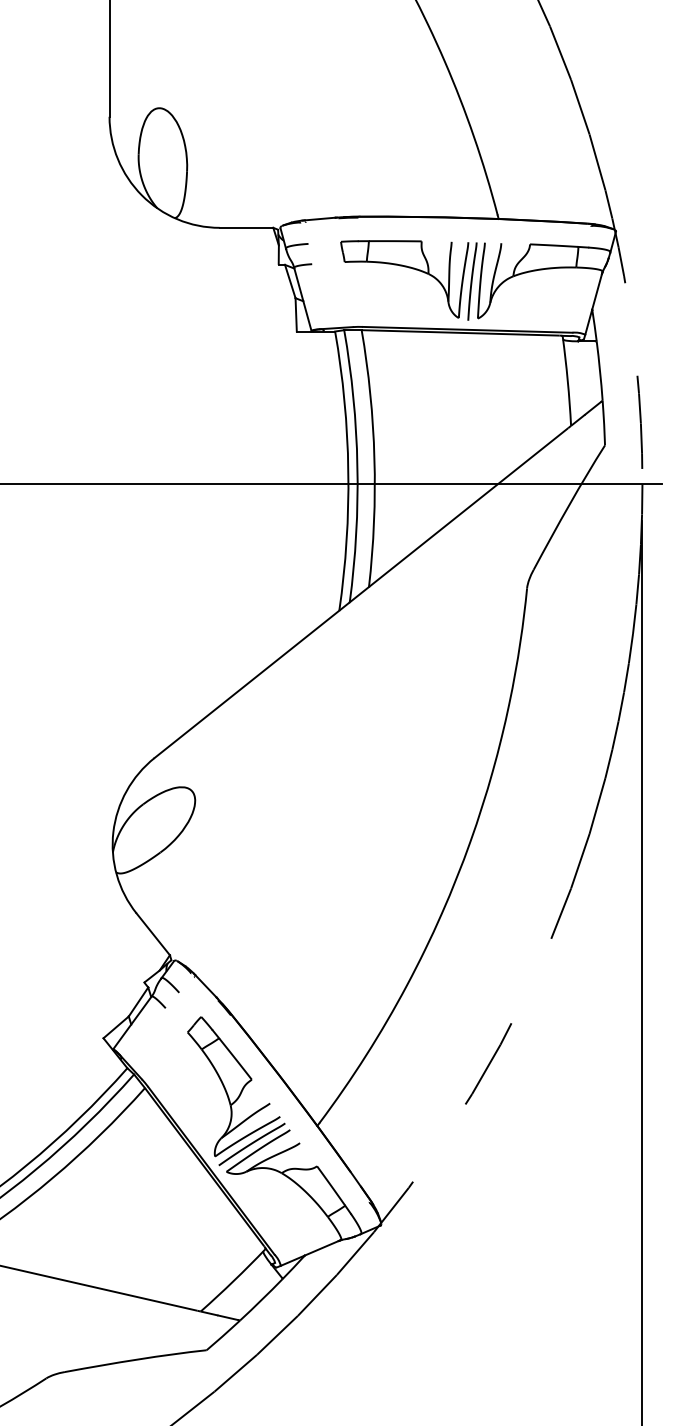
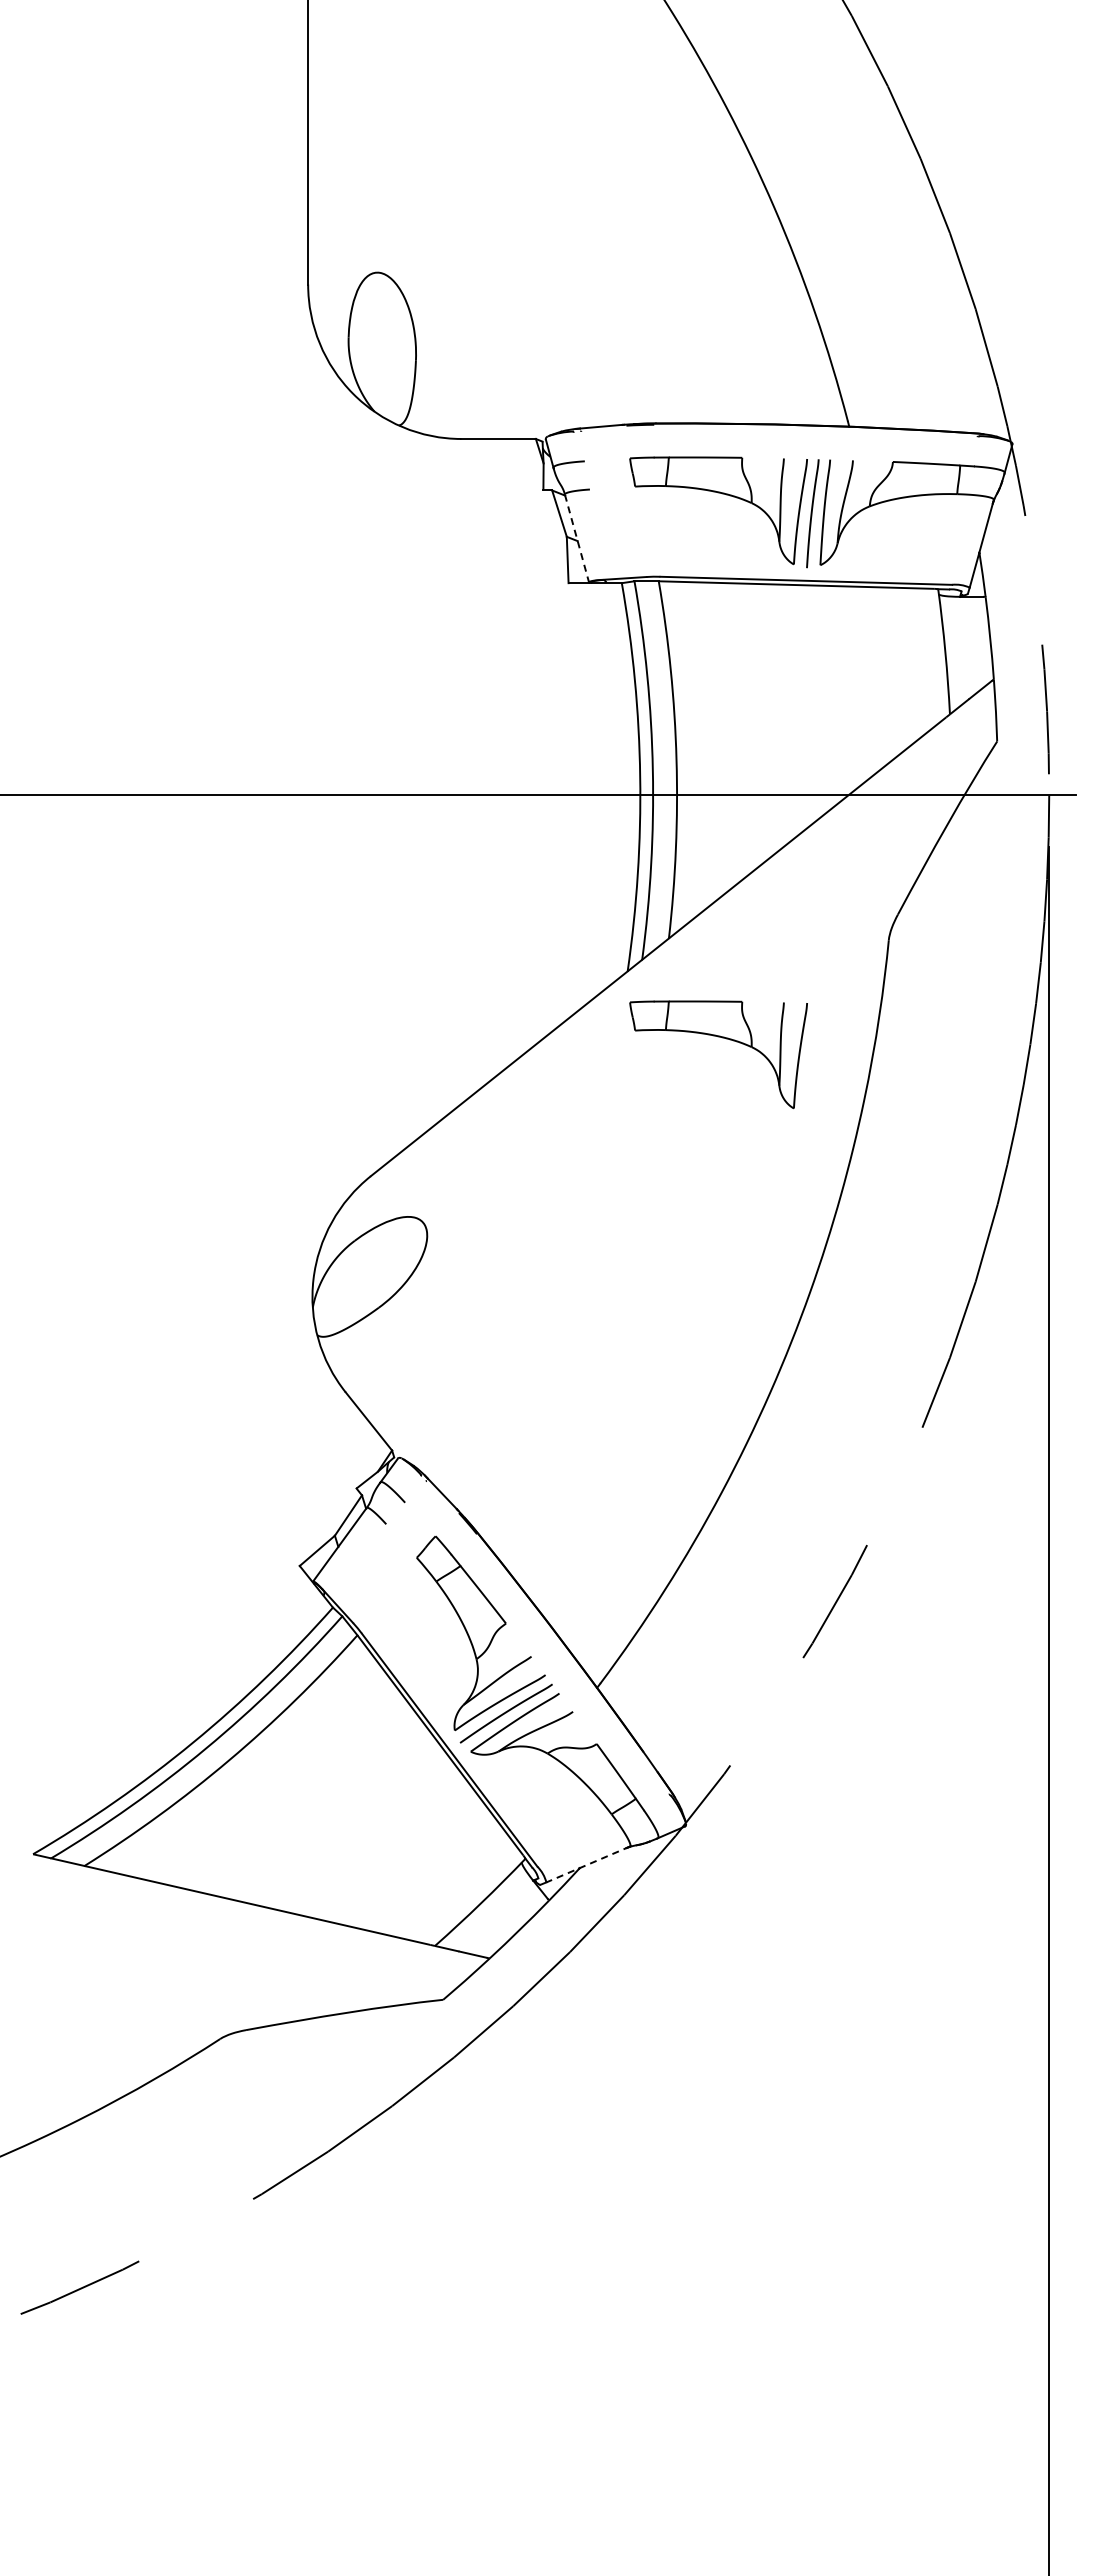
line: (303, 300) -> (577, 539), solid -> dashed
part: (407, 658) -> (722, 1038), added
line: (310, 1252) -> (587, 1864), solid -> dashed

